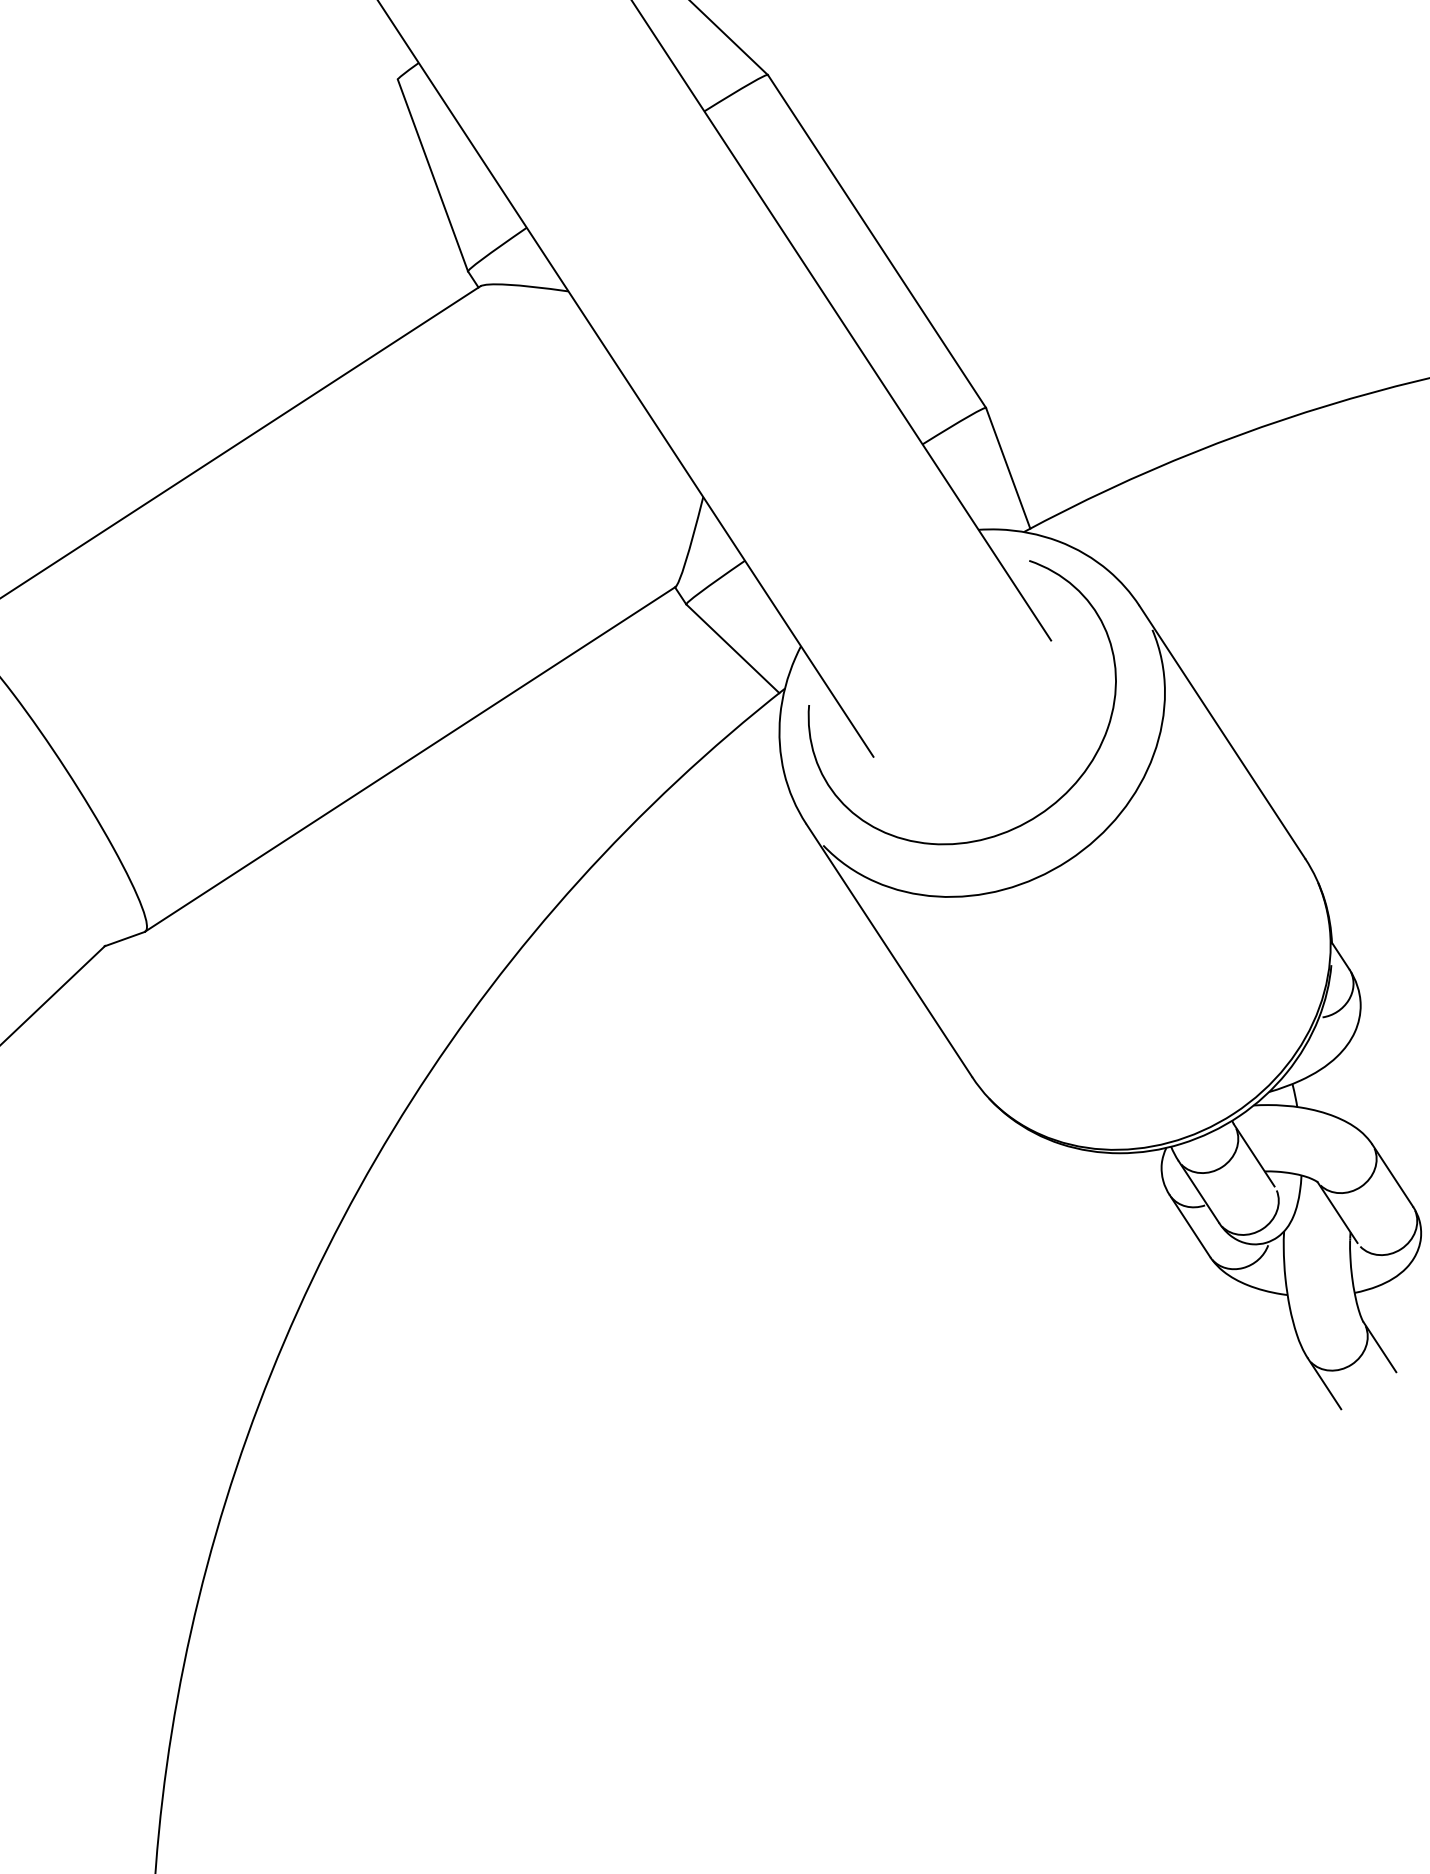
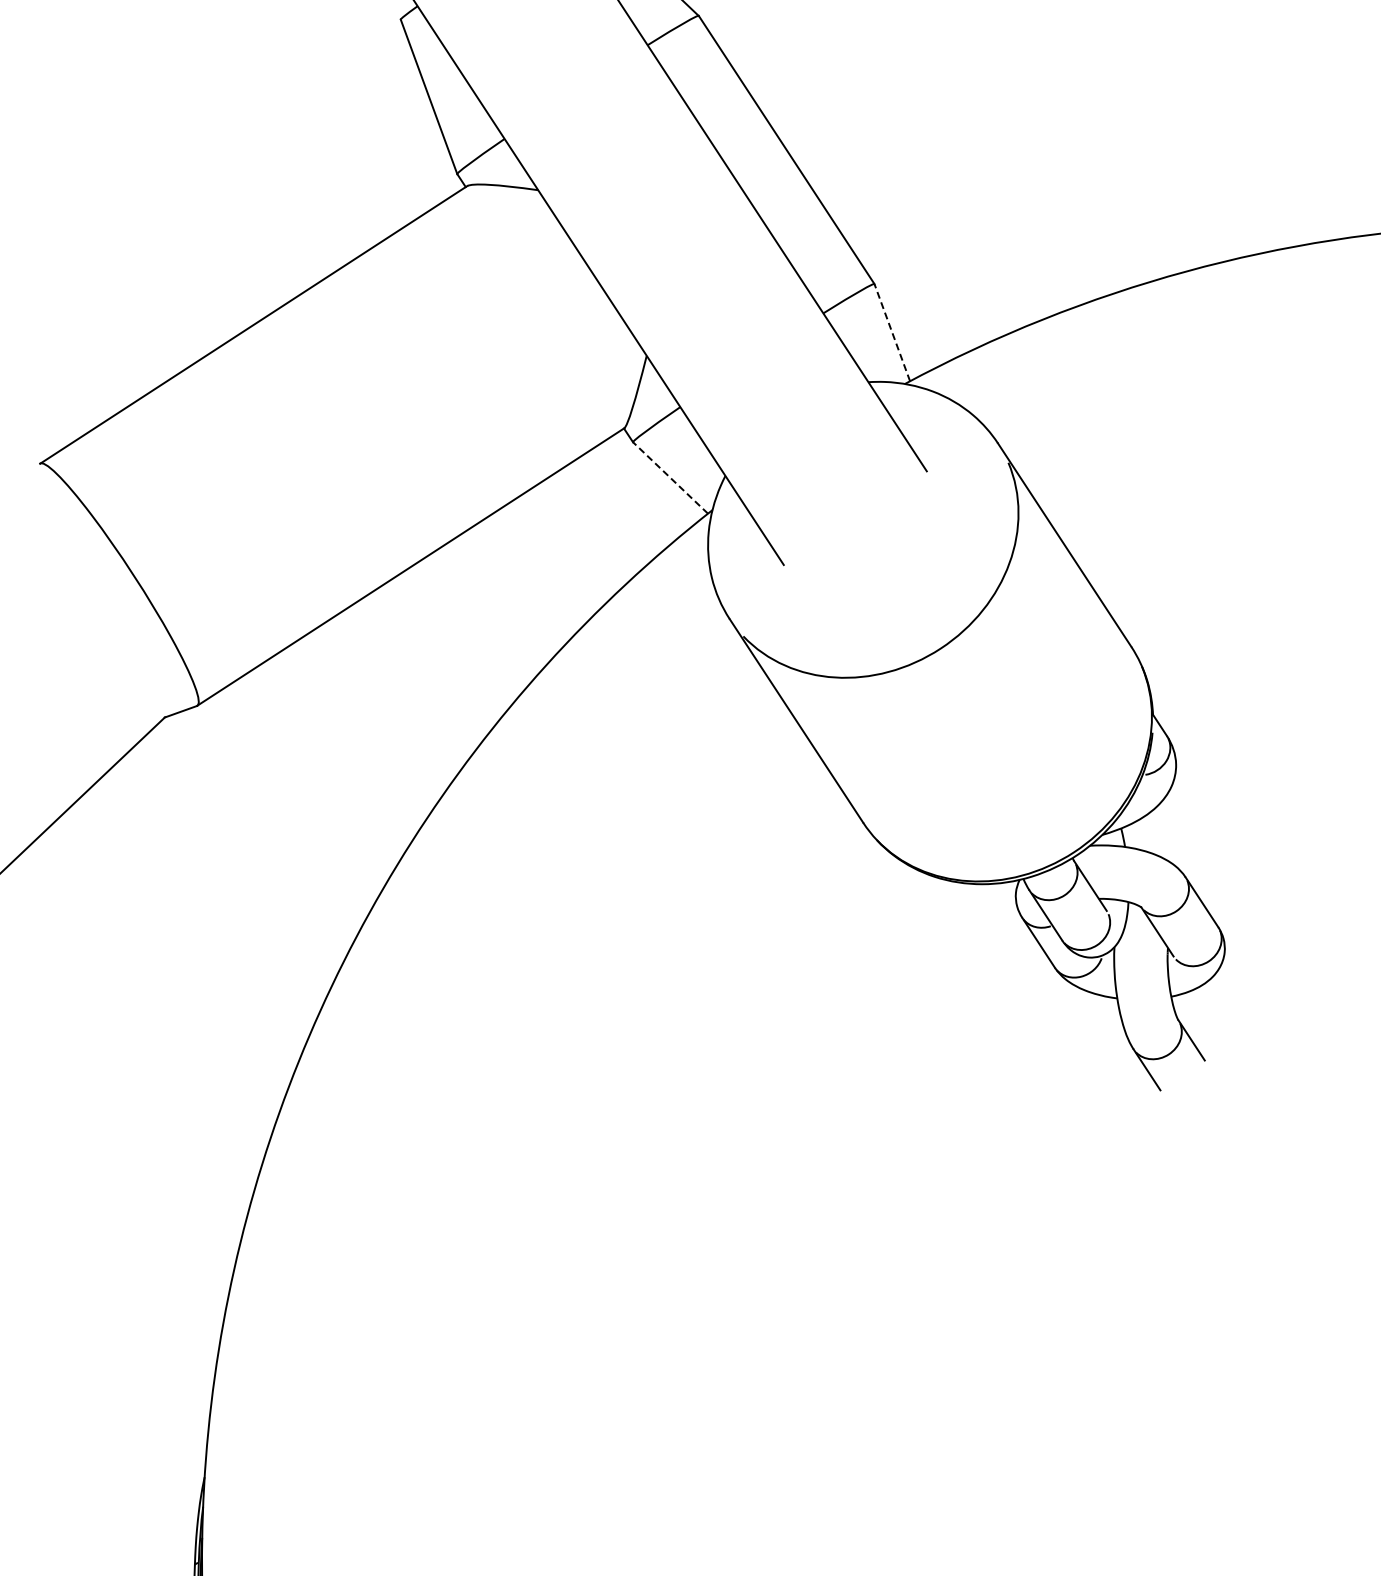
line: (1008, 468) -> (892, 332), solid -> dashed
line: (732, 648) -> (670, 477), solid -> dashed
curve: (1030, 818) -> (910, 614), removed

